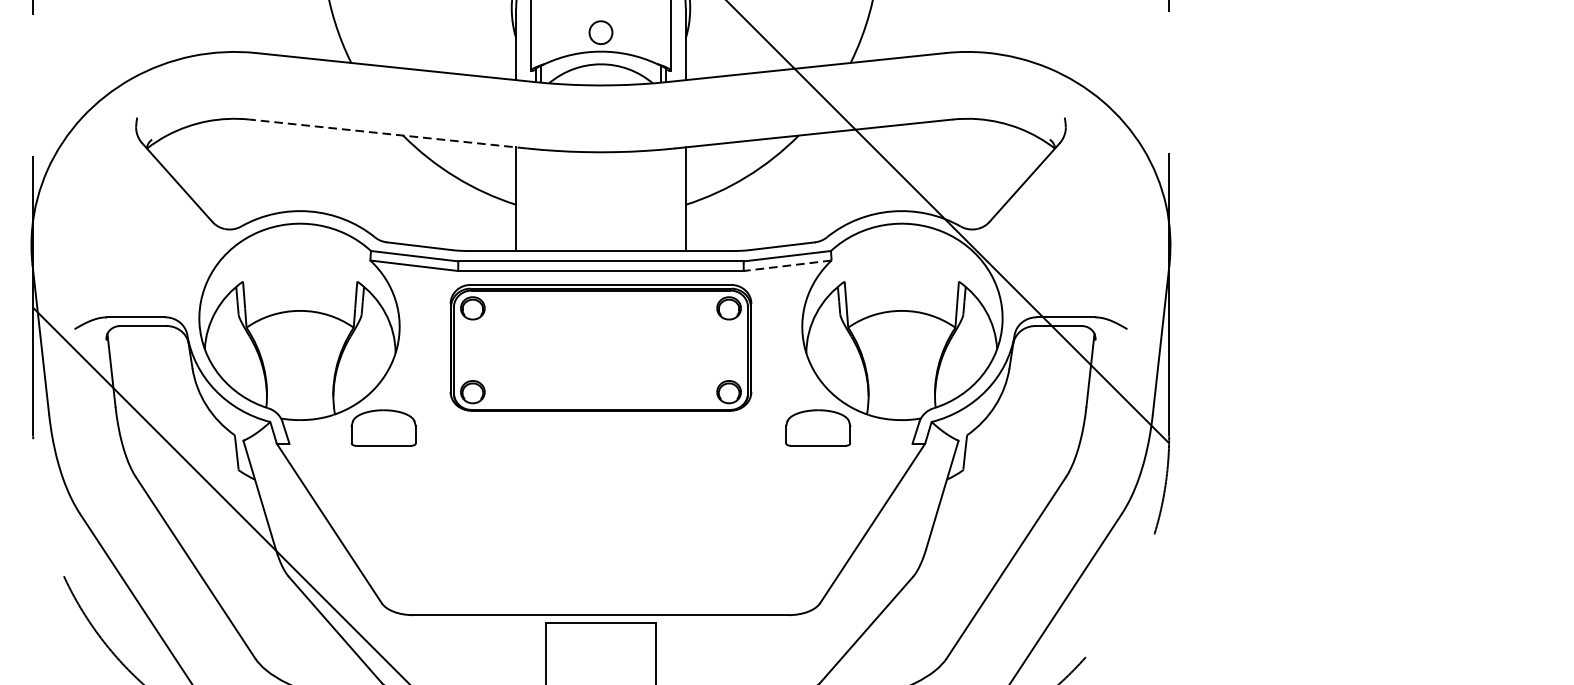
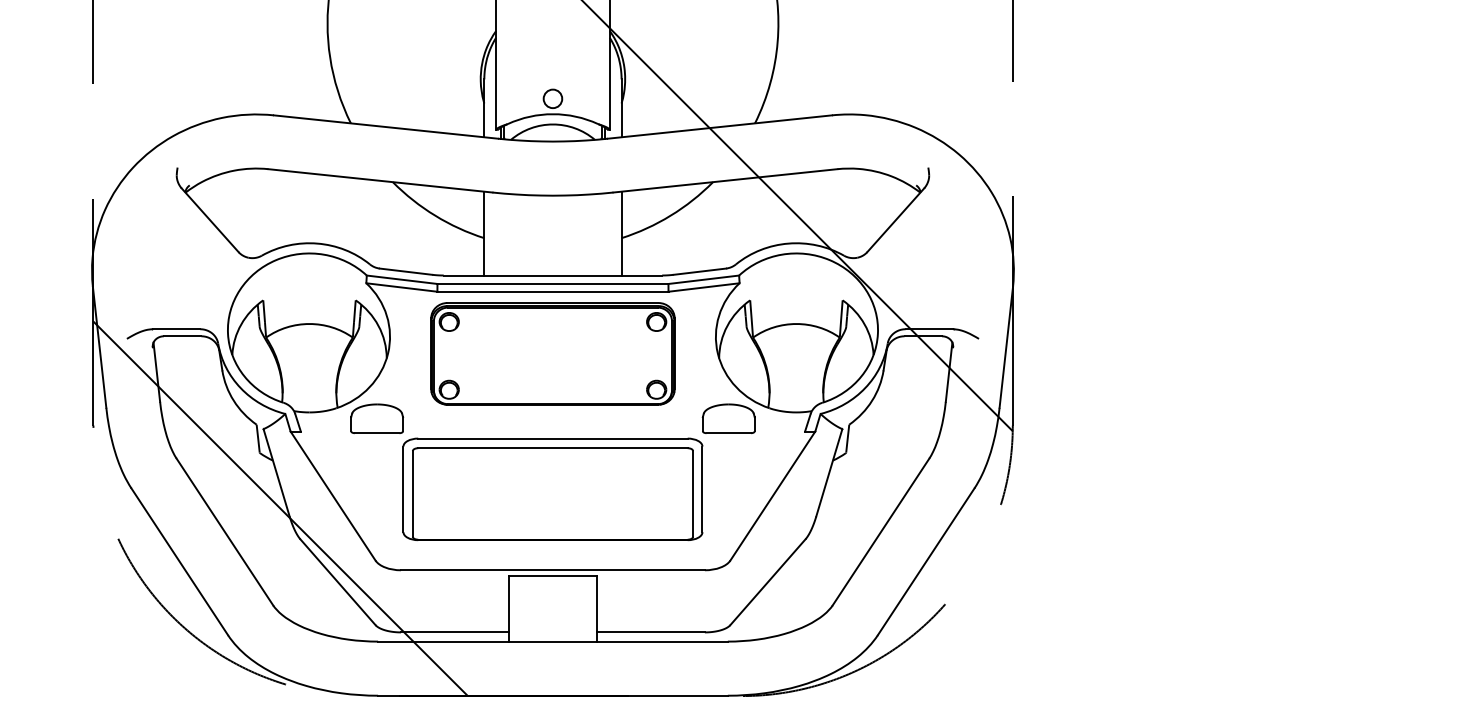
line: (387, 133) -> (380, 180), dashed -> solid
line: (788, 265) -> (704, 287), dashed -> solid
part: (600, 514) -> (552, 488), added

